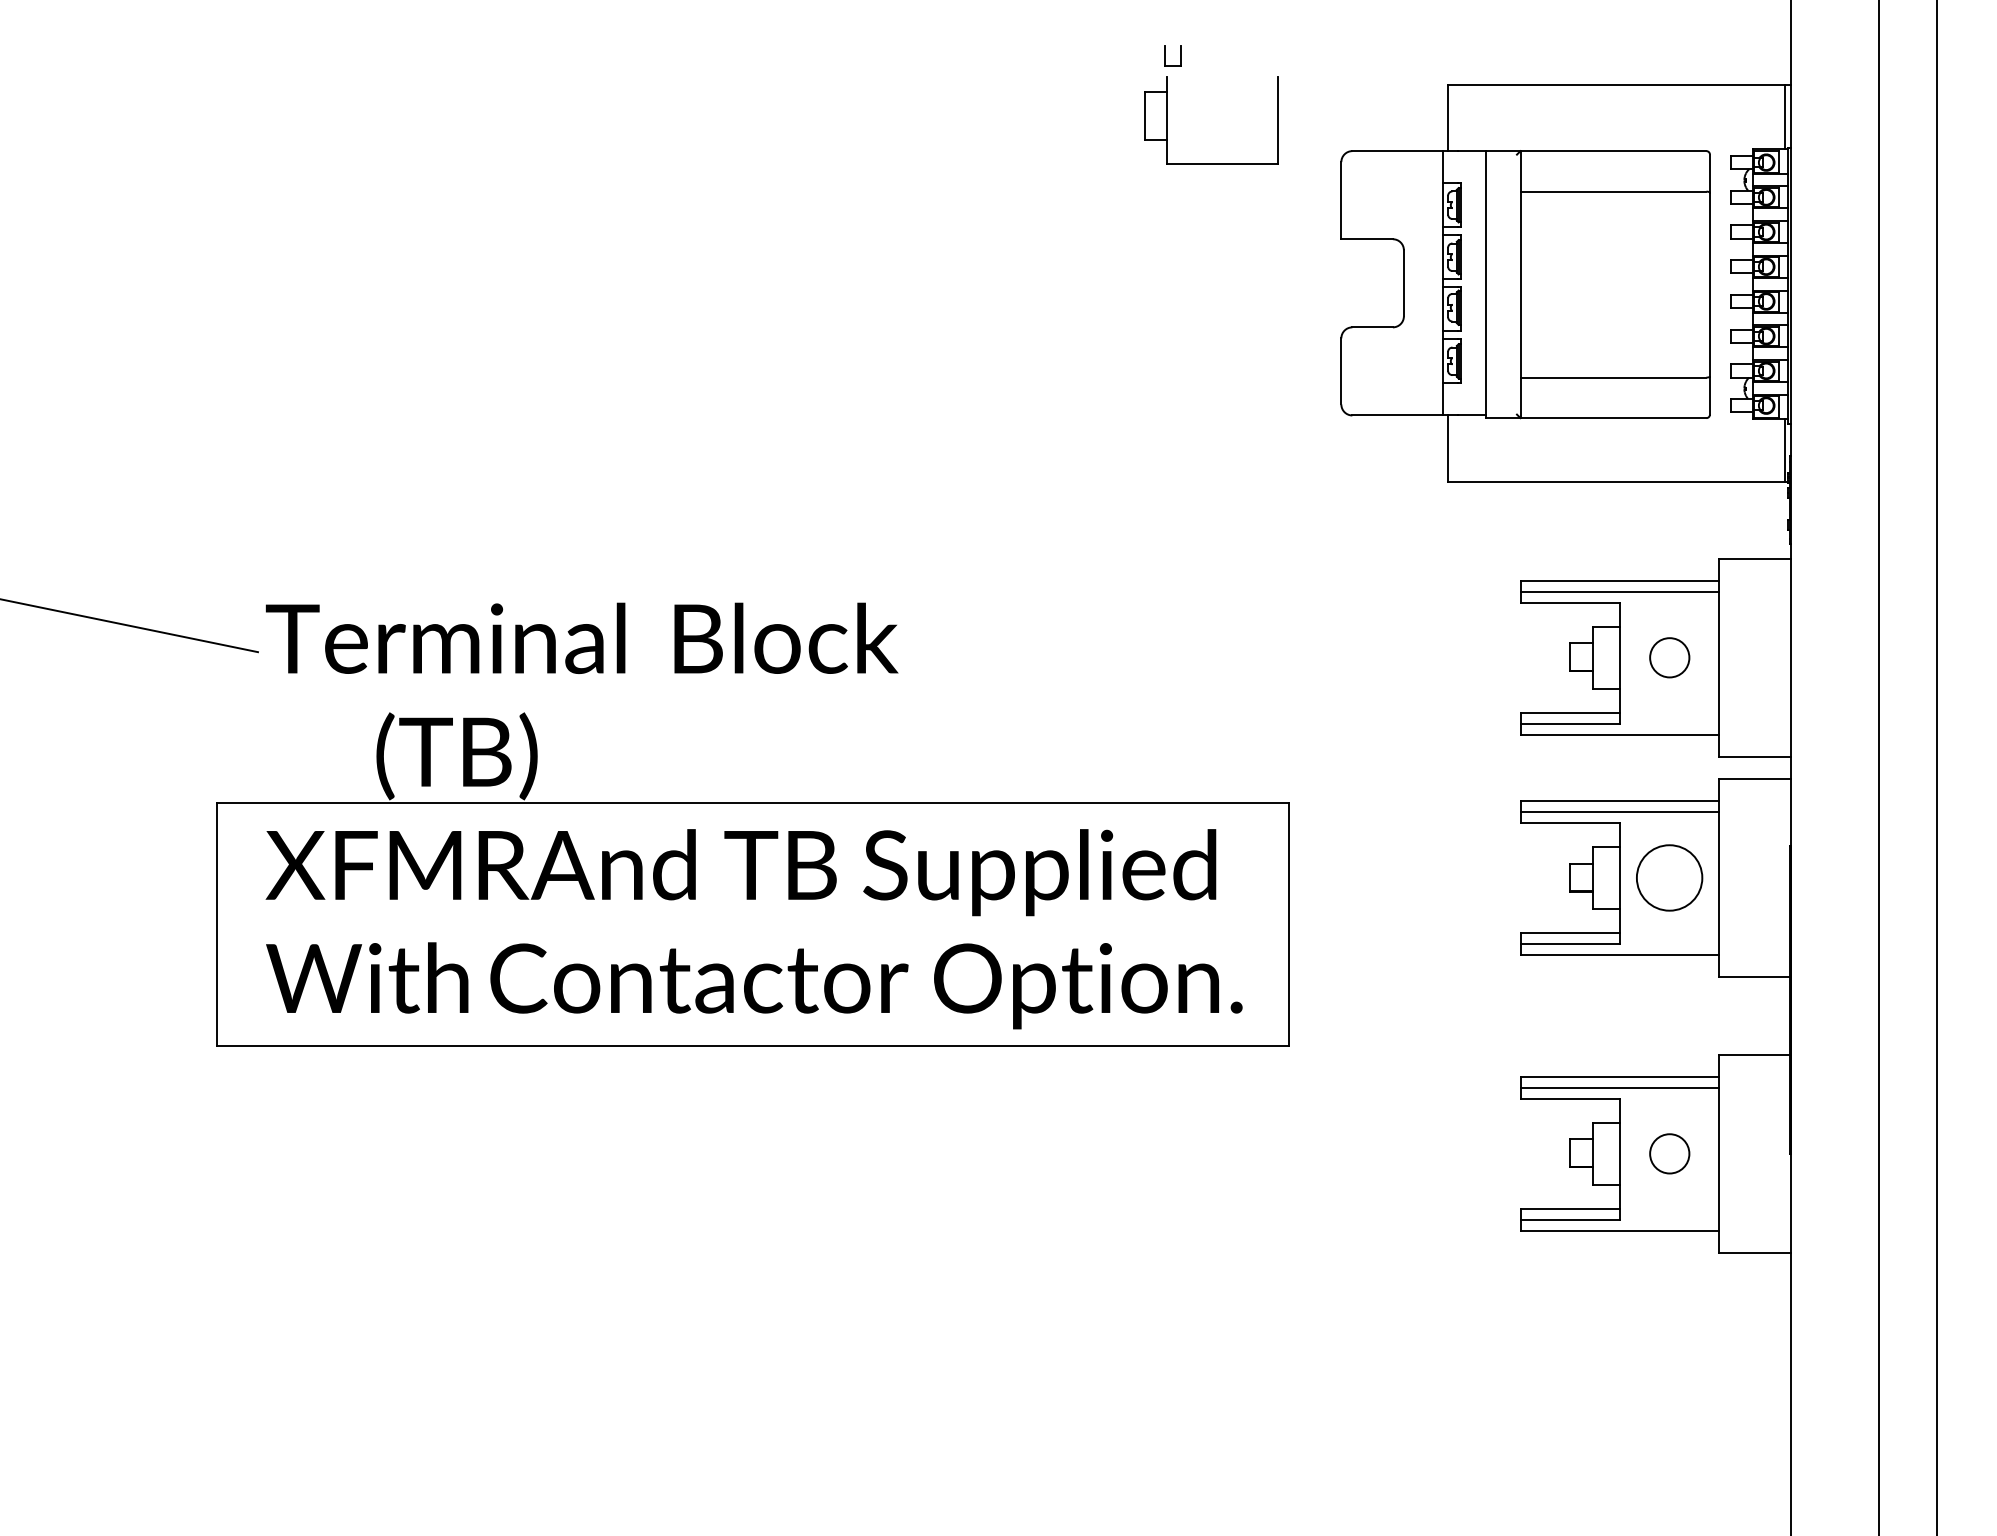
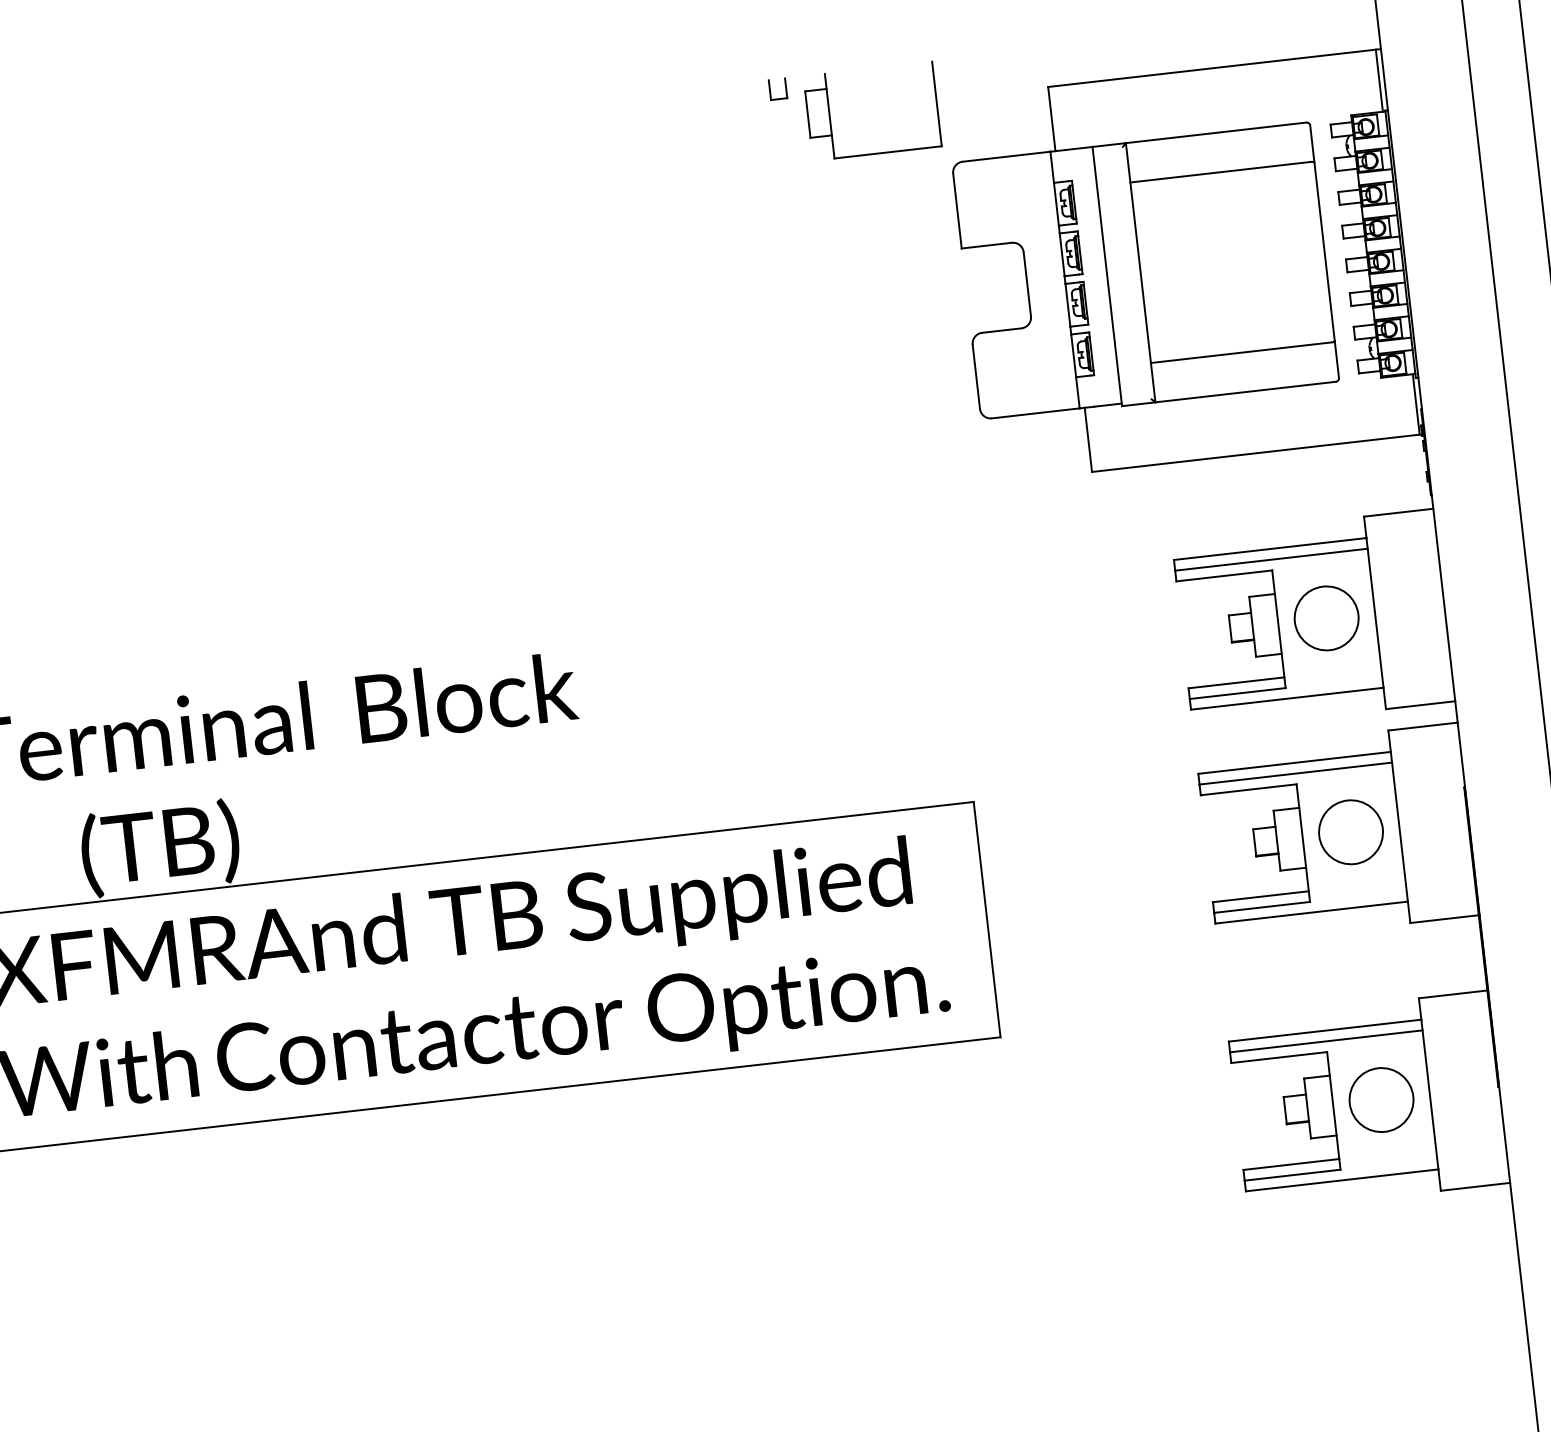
part: (1211, 163) -> (877, 153), moved
circle: (1669, 657) -> (1326, 618), size x1.67
circle: (1669, 1153) -> (1381, 1099), size x1.67

